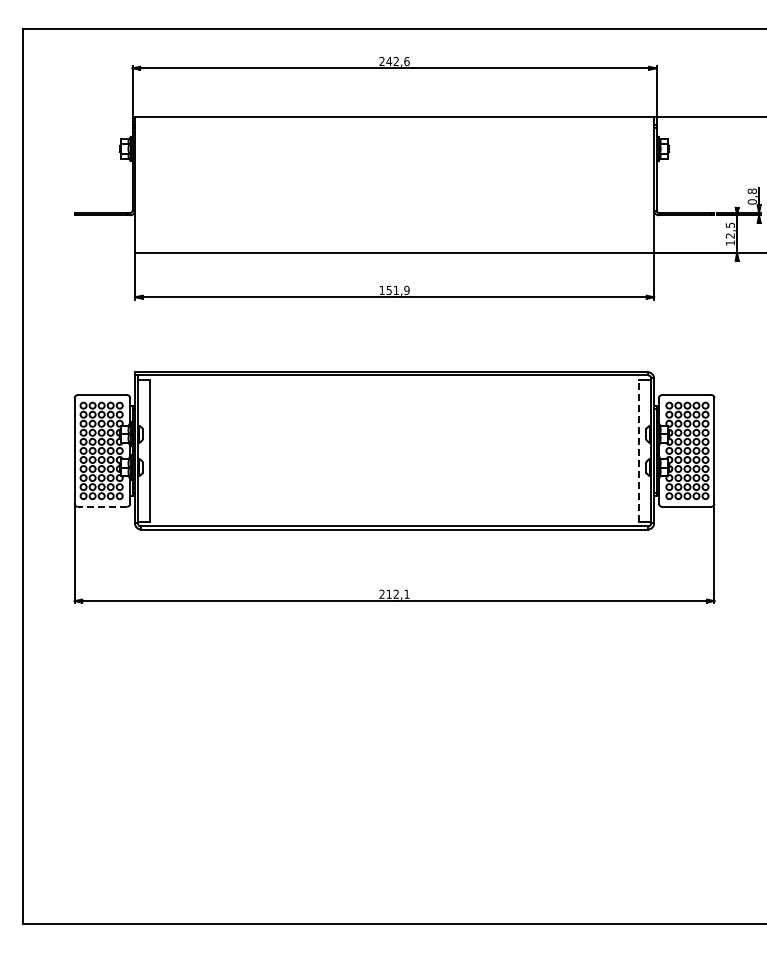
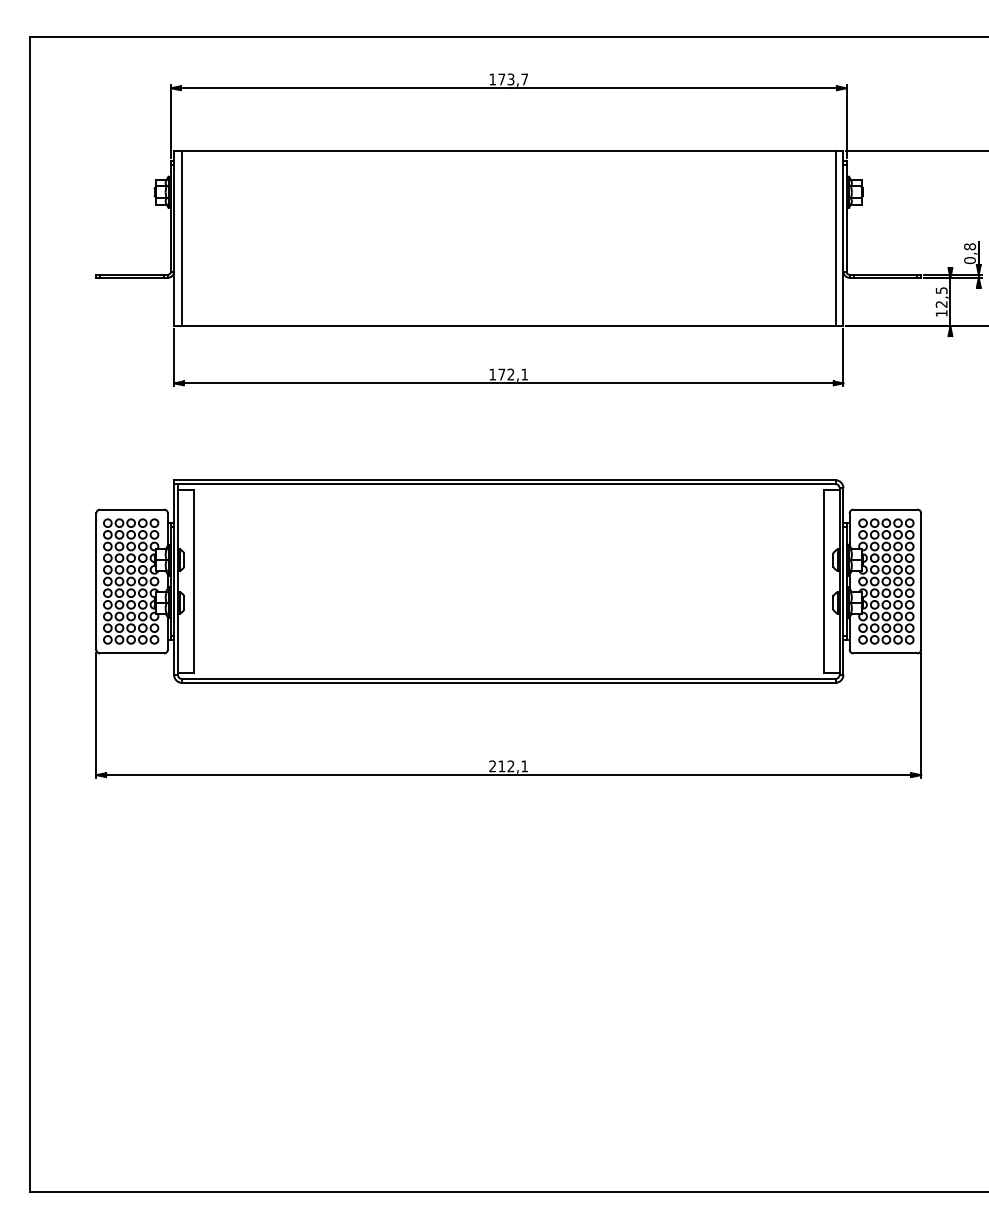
text: (394, 61) -> (508, 79), 242,6 -> 173,7
line: (141, 185) -> (182, 239), added
line: (648, 185) -> (836, 239), added
text: (397, 290) -> (512, 374), 151,9 -> 172,1
line: (639, 450) -> (824, 580), dashed -> solid
line: (102, 506) -> (132, 653), dashed -> solid

